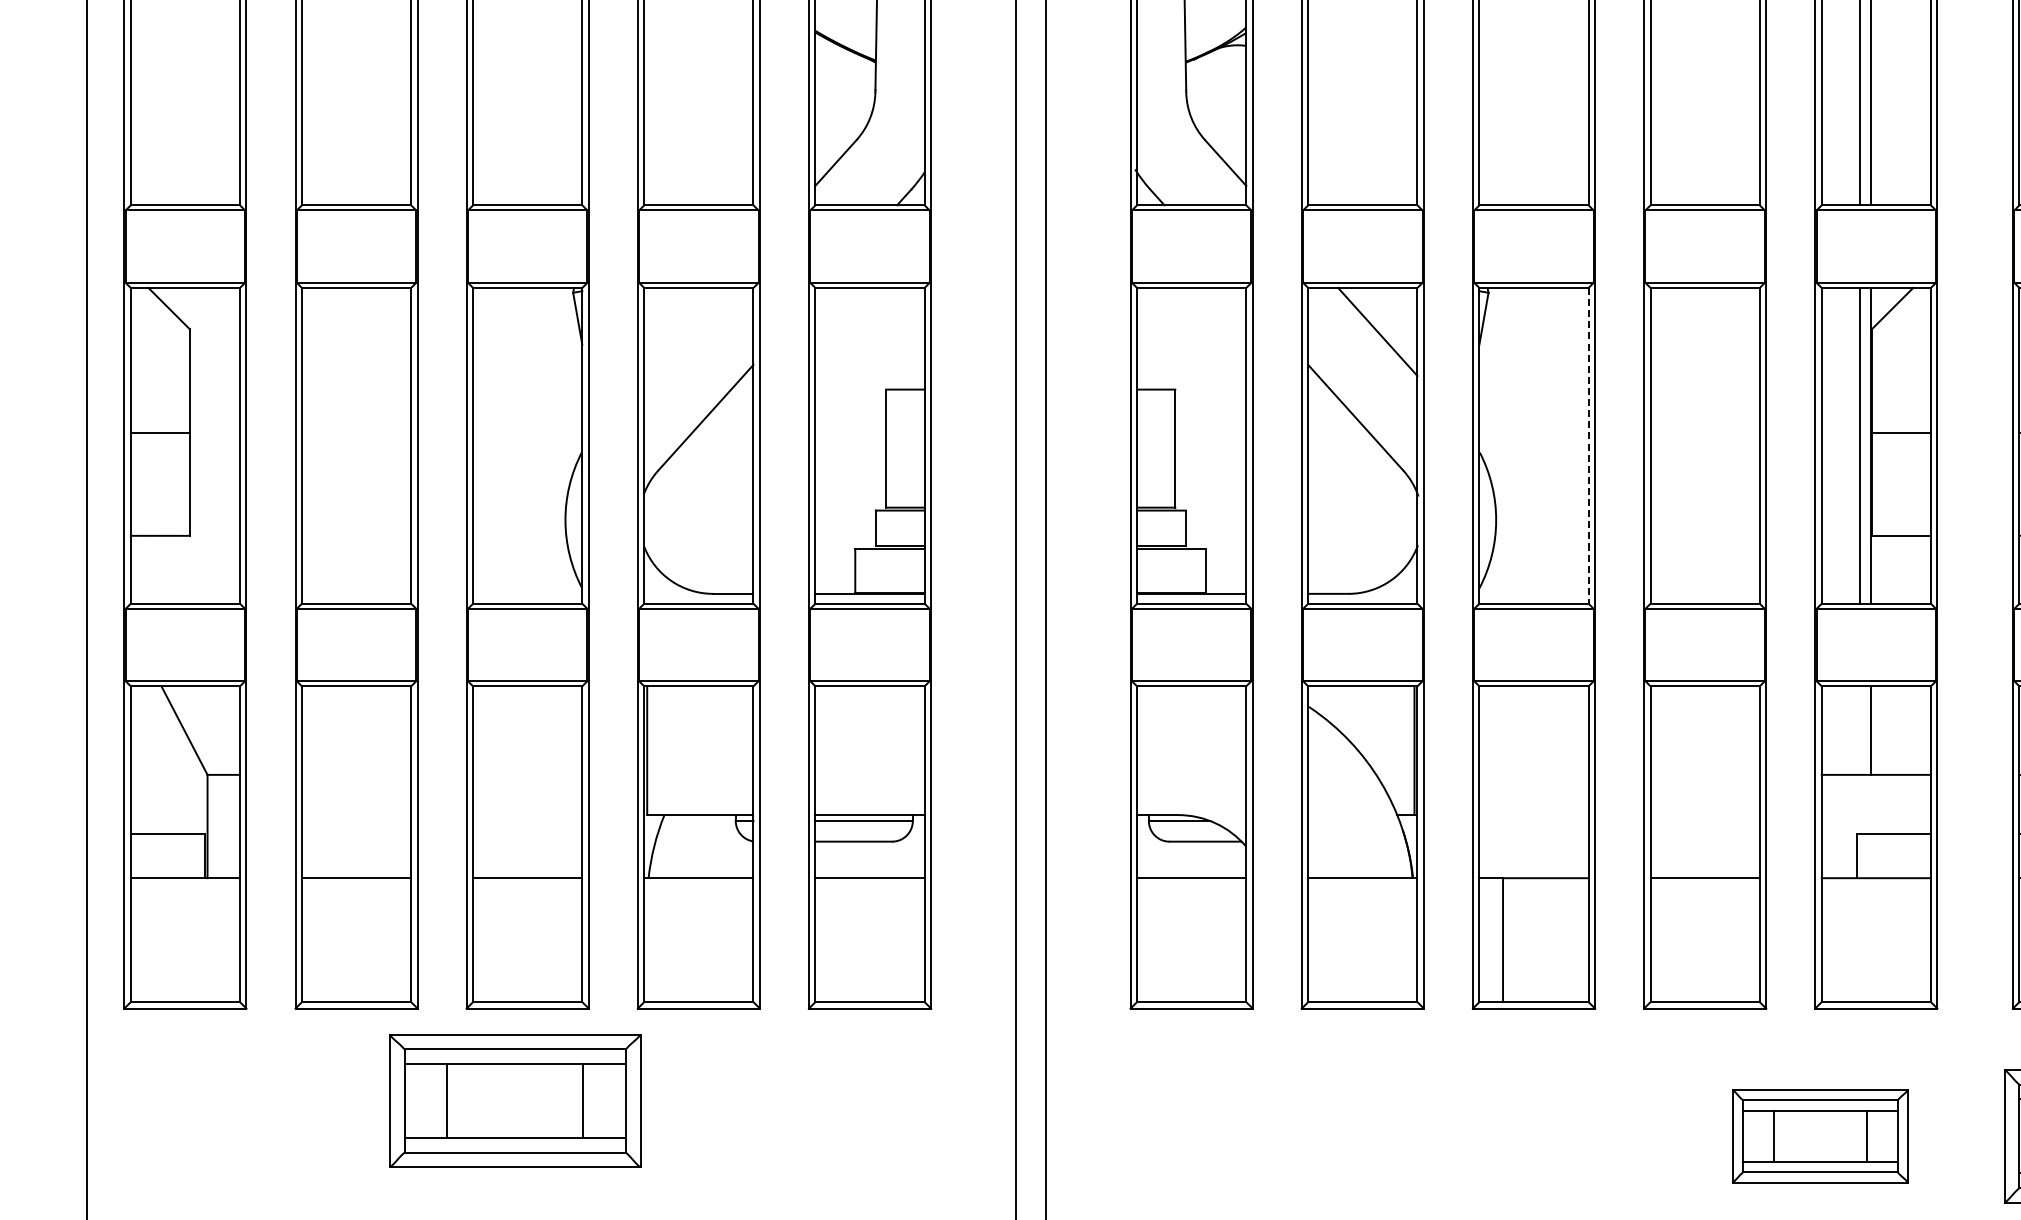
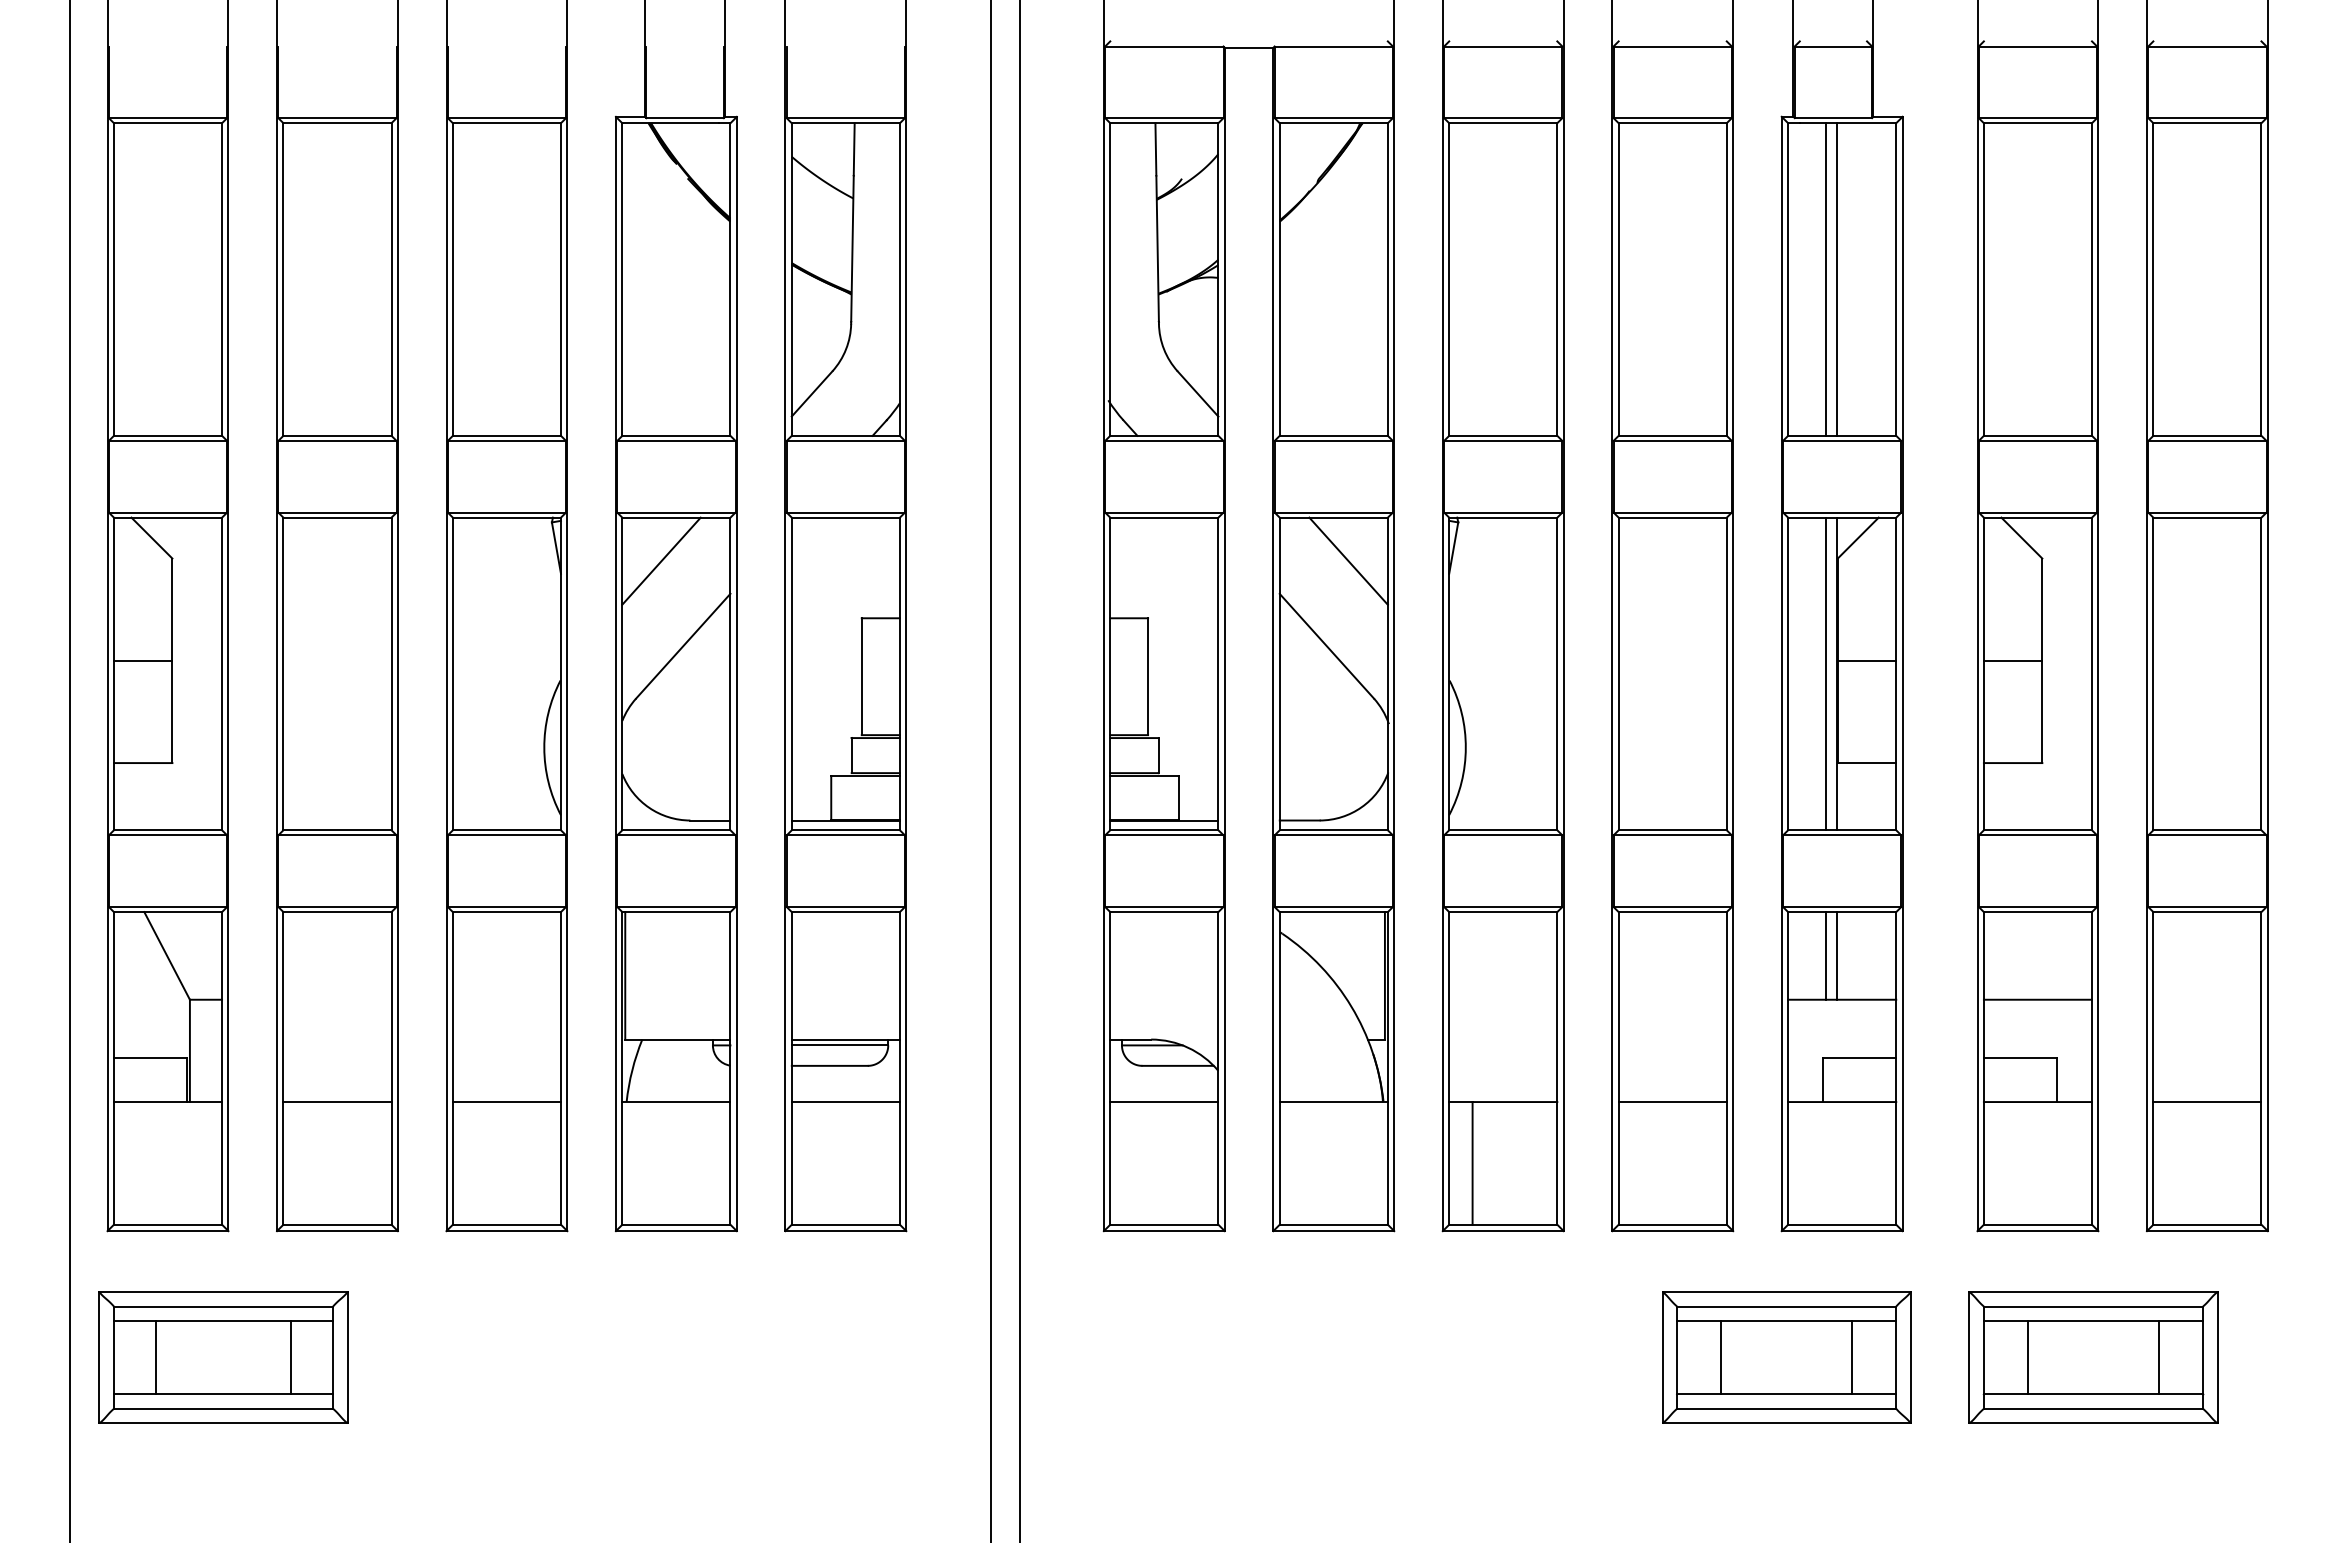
line: (683, 331) -> (661, 560), added
line: (1588, 446) -> (1557, 674), dashed -> solid
line: (1860, 730) -> (1826, 955), added
part: (515, 1100) -> (223, 1357), moved
part: (1820, 1136) -> (1786, 1357), size x1.43

